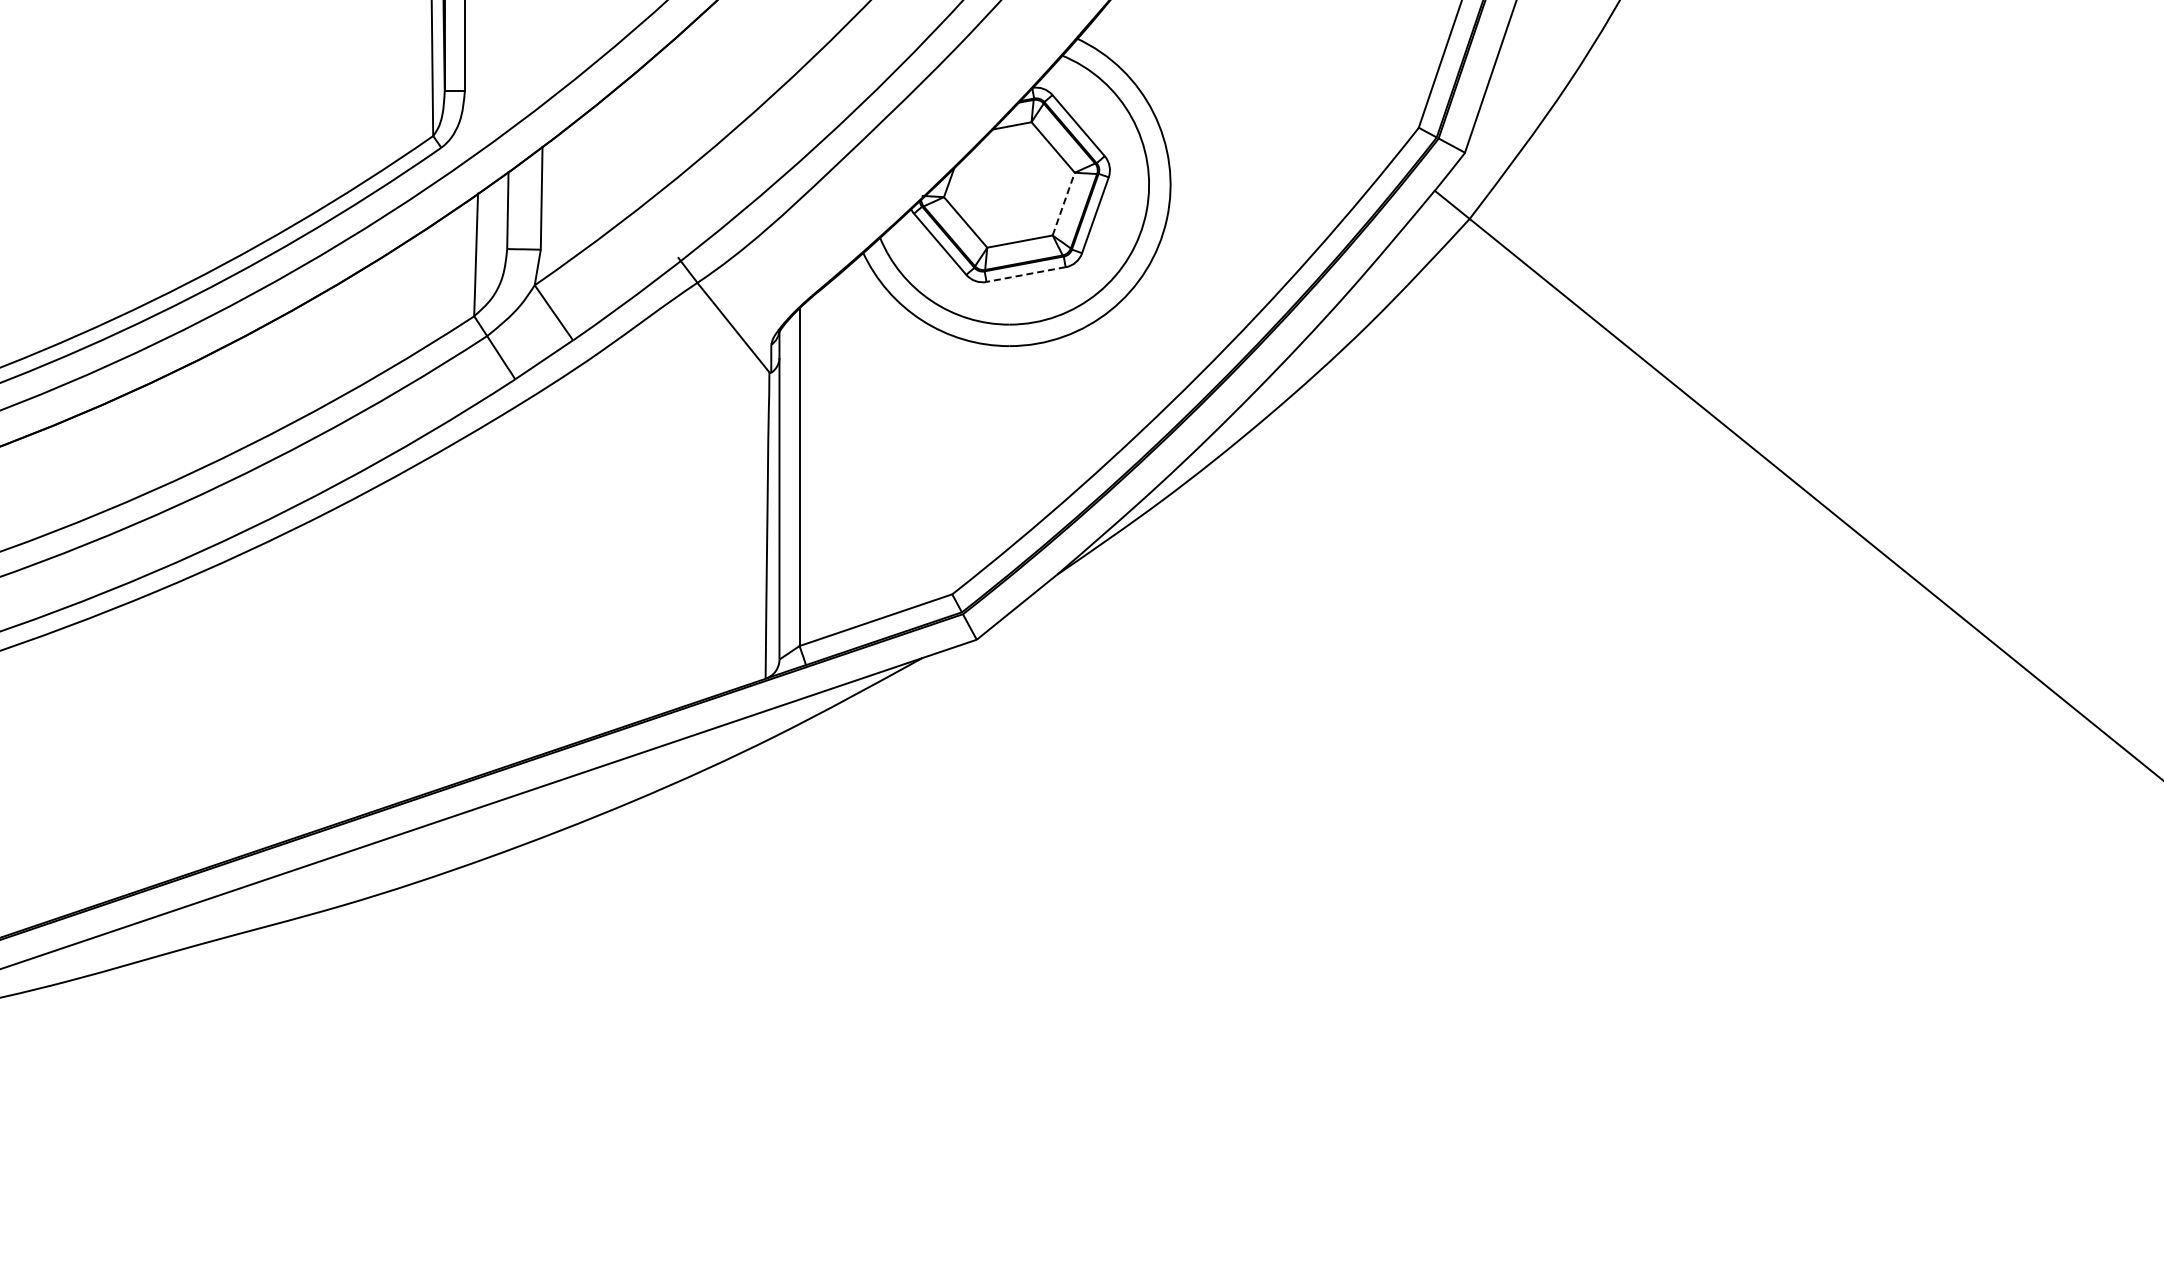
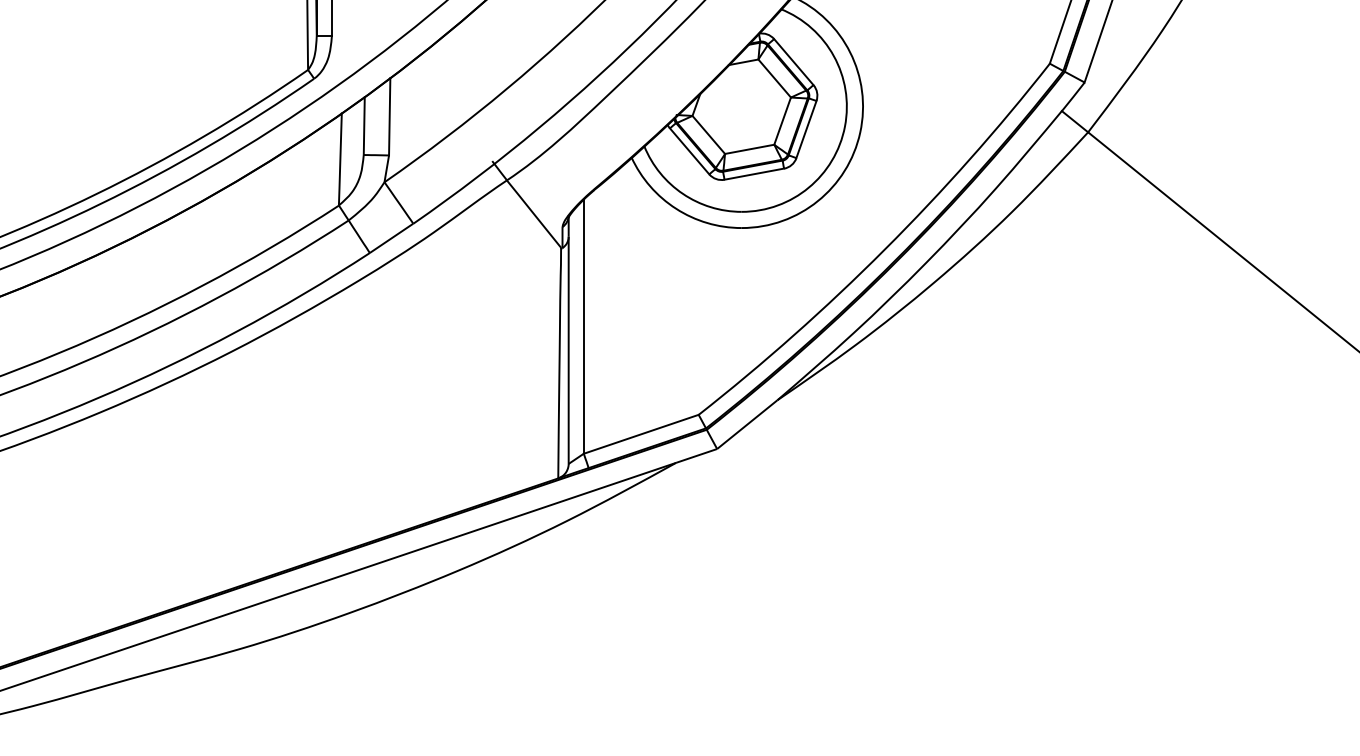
line: (1063, 203) -> (782, 120), dashed -> solid
line: (1025, 274) -> (753, 174), dashed -> solid

